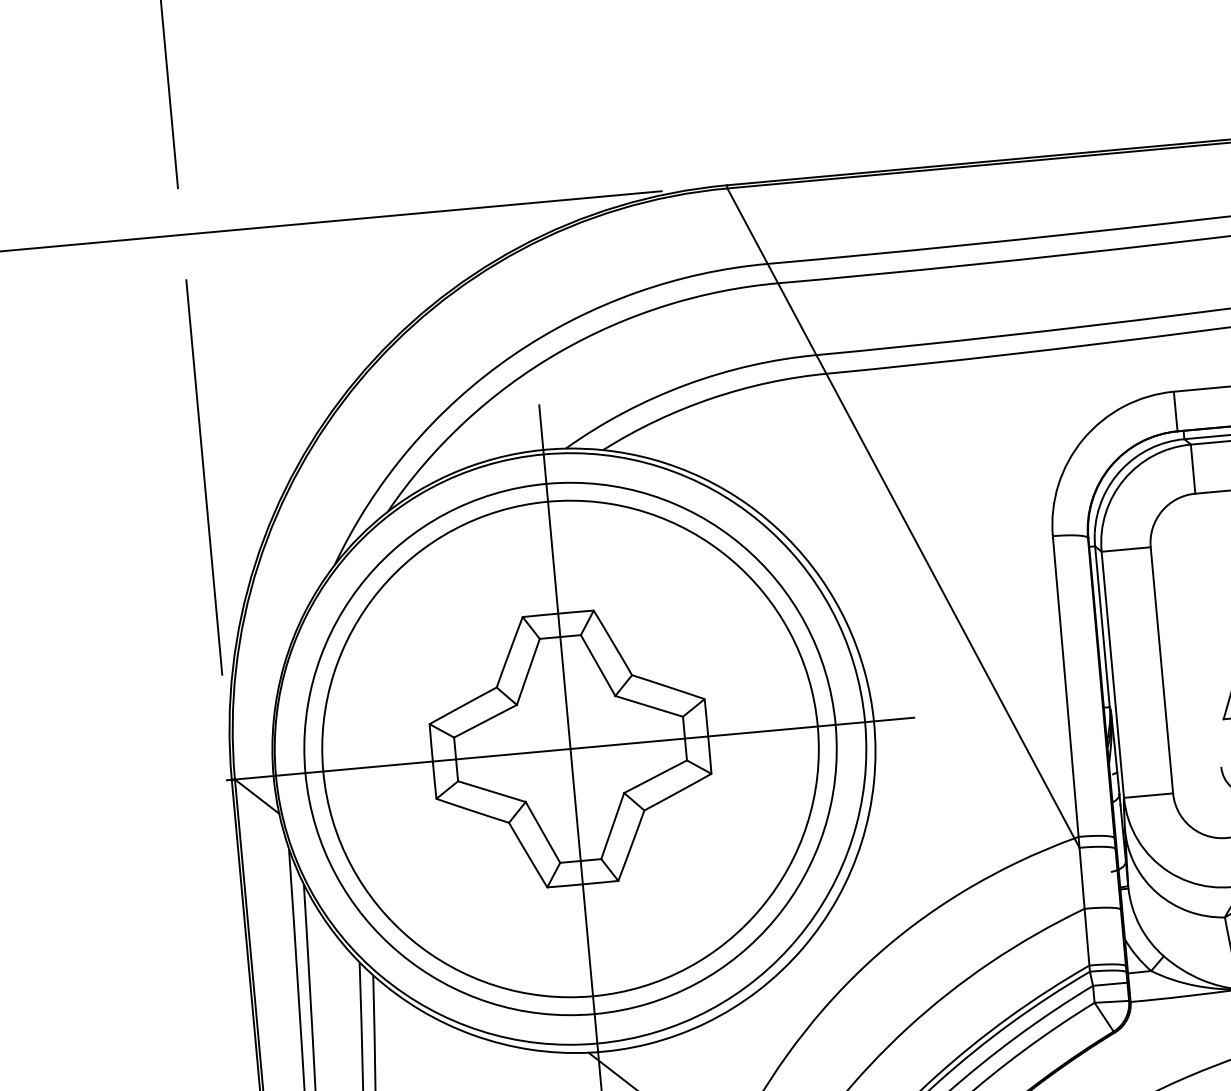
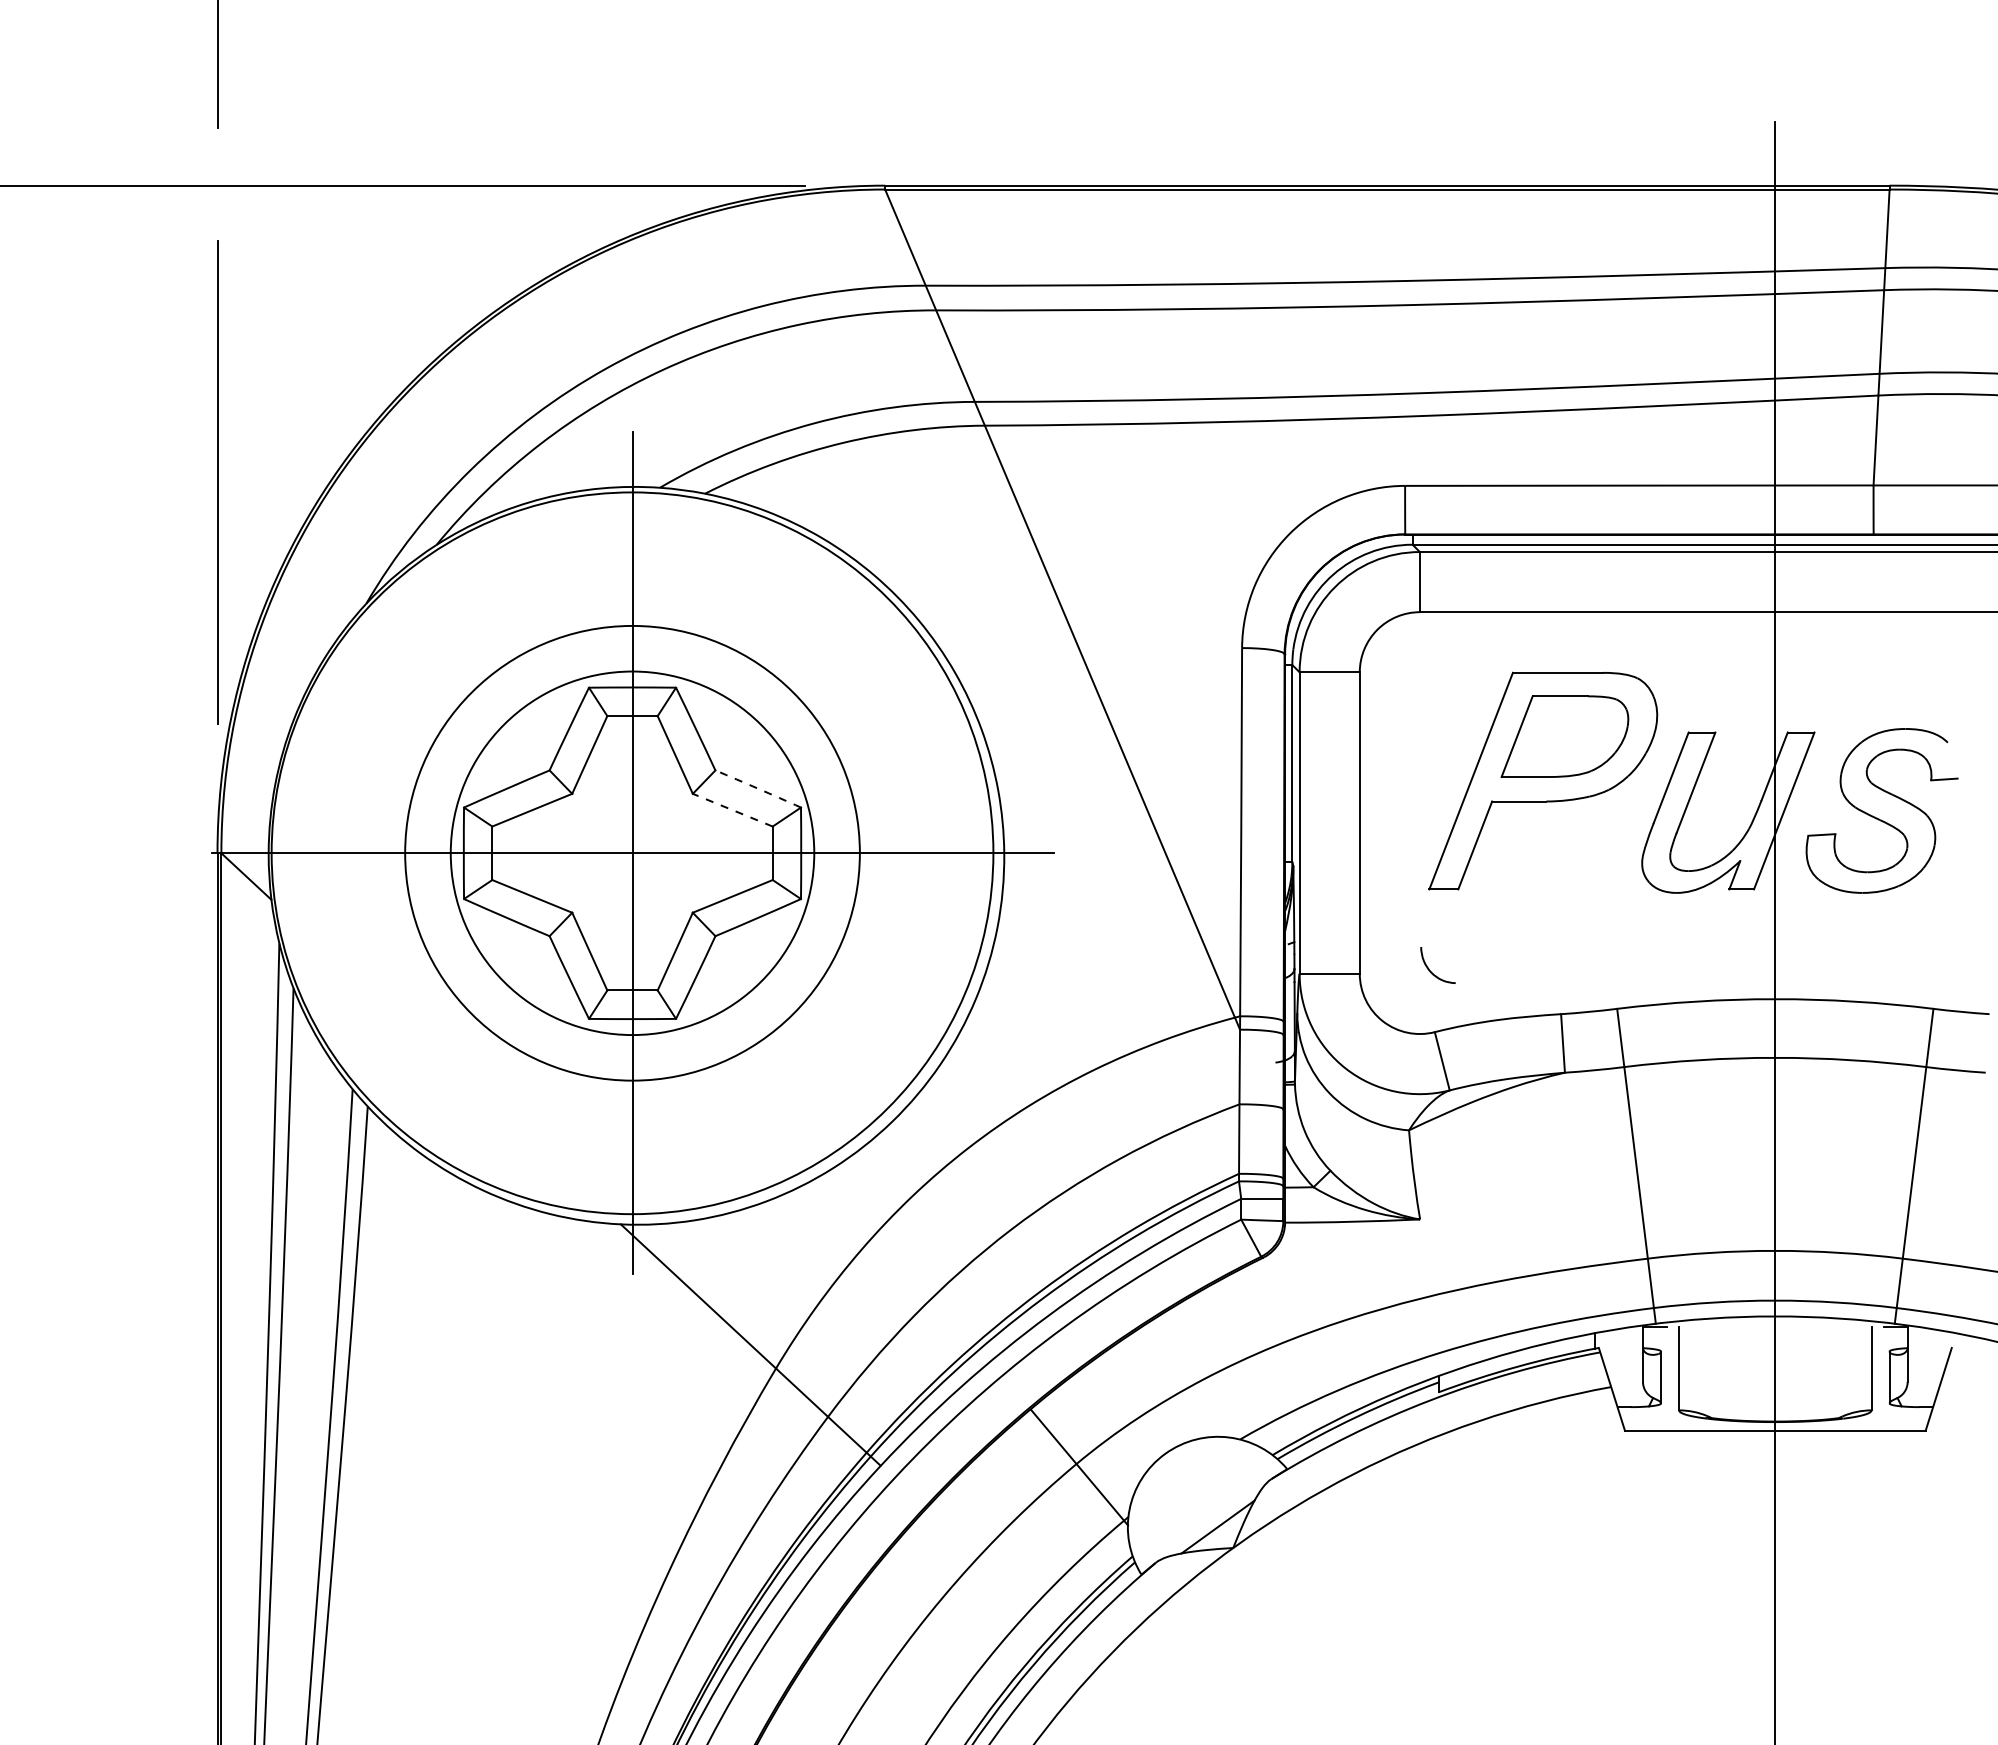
arc: (668, 686) -> (758, 788), solid -> dashed
line: (648, 706) -> (732, 810), solid -> dashed
circle: (570, 749) -> (632, 853), size x0.6
circle: (570, 749) -> (632, 853), size x0.7

